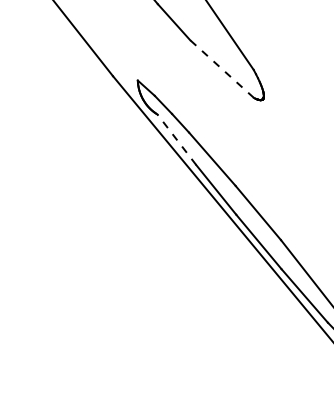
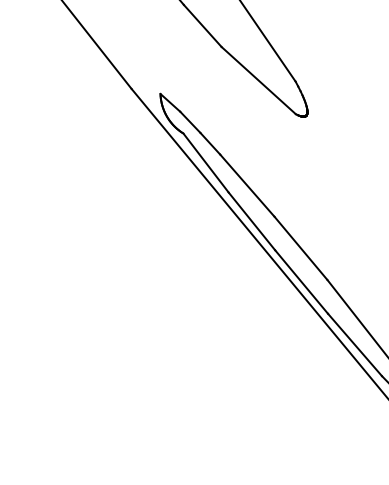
line: (221, 69) -> (258, 80), dashed -> solid
line: (176, 139) -> (205, 162), dashed -> solid

